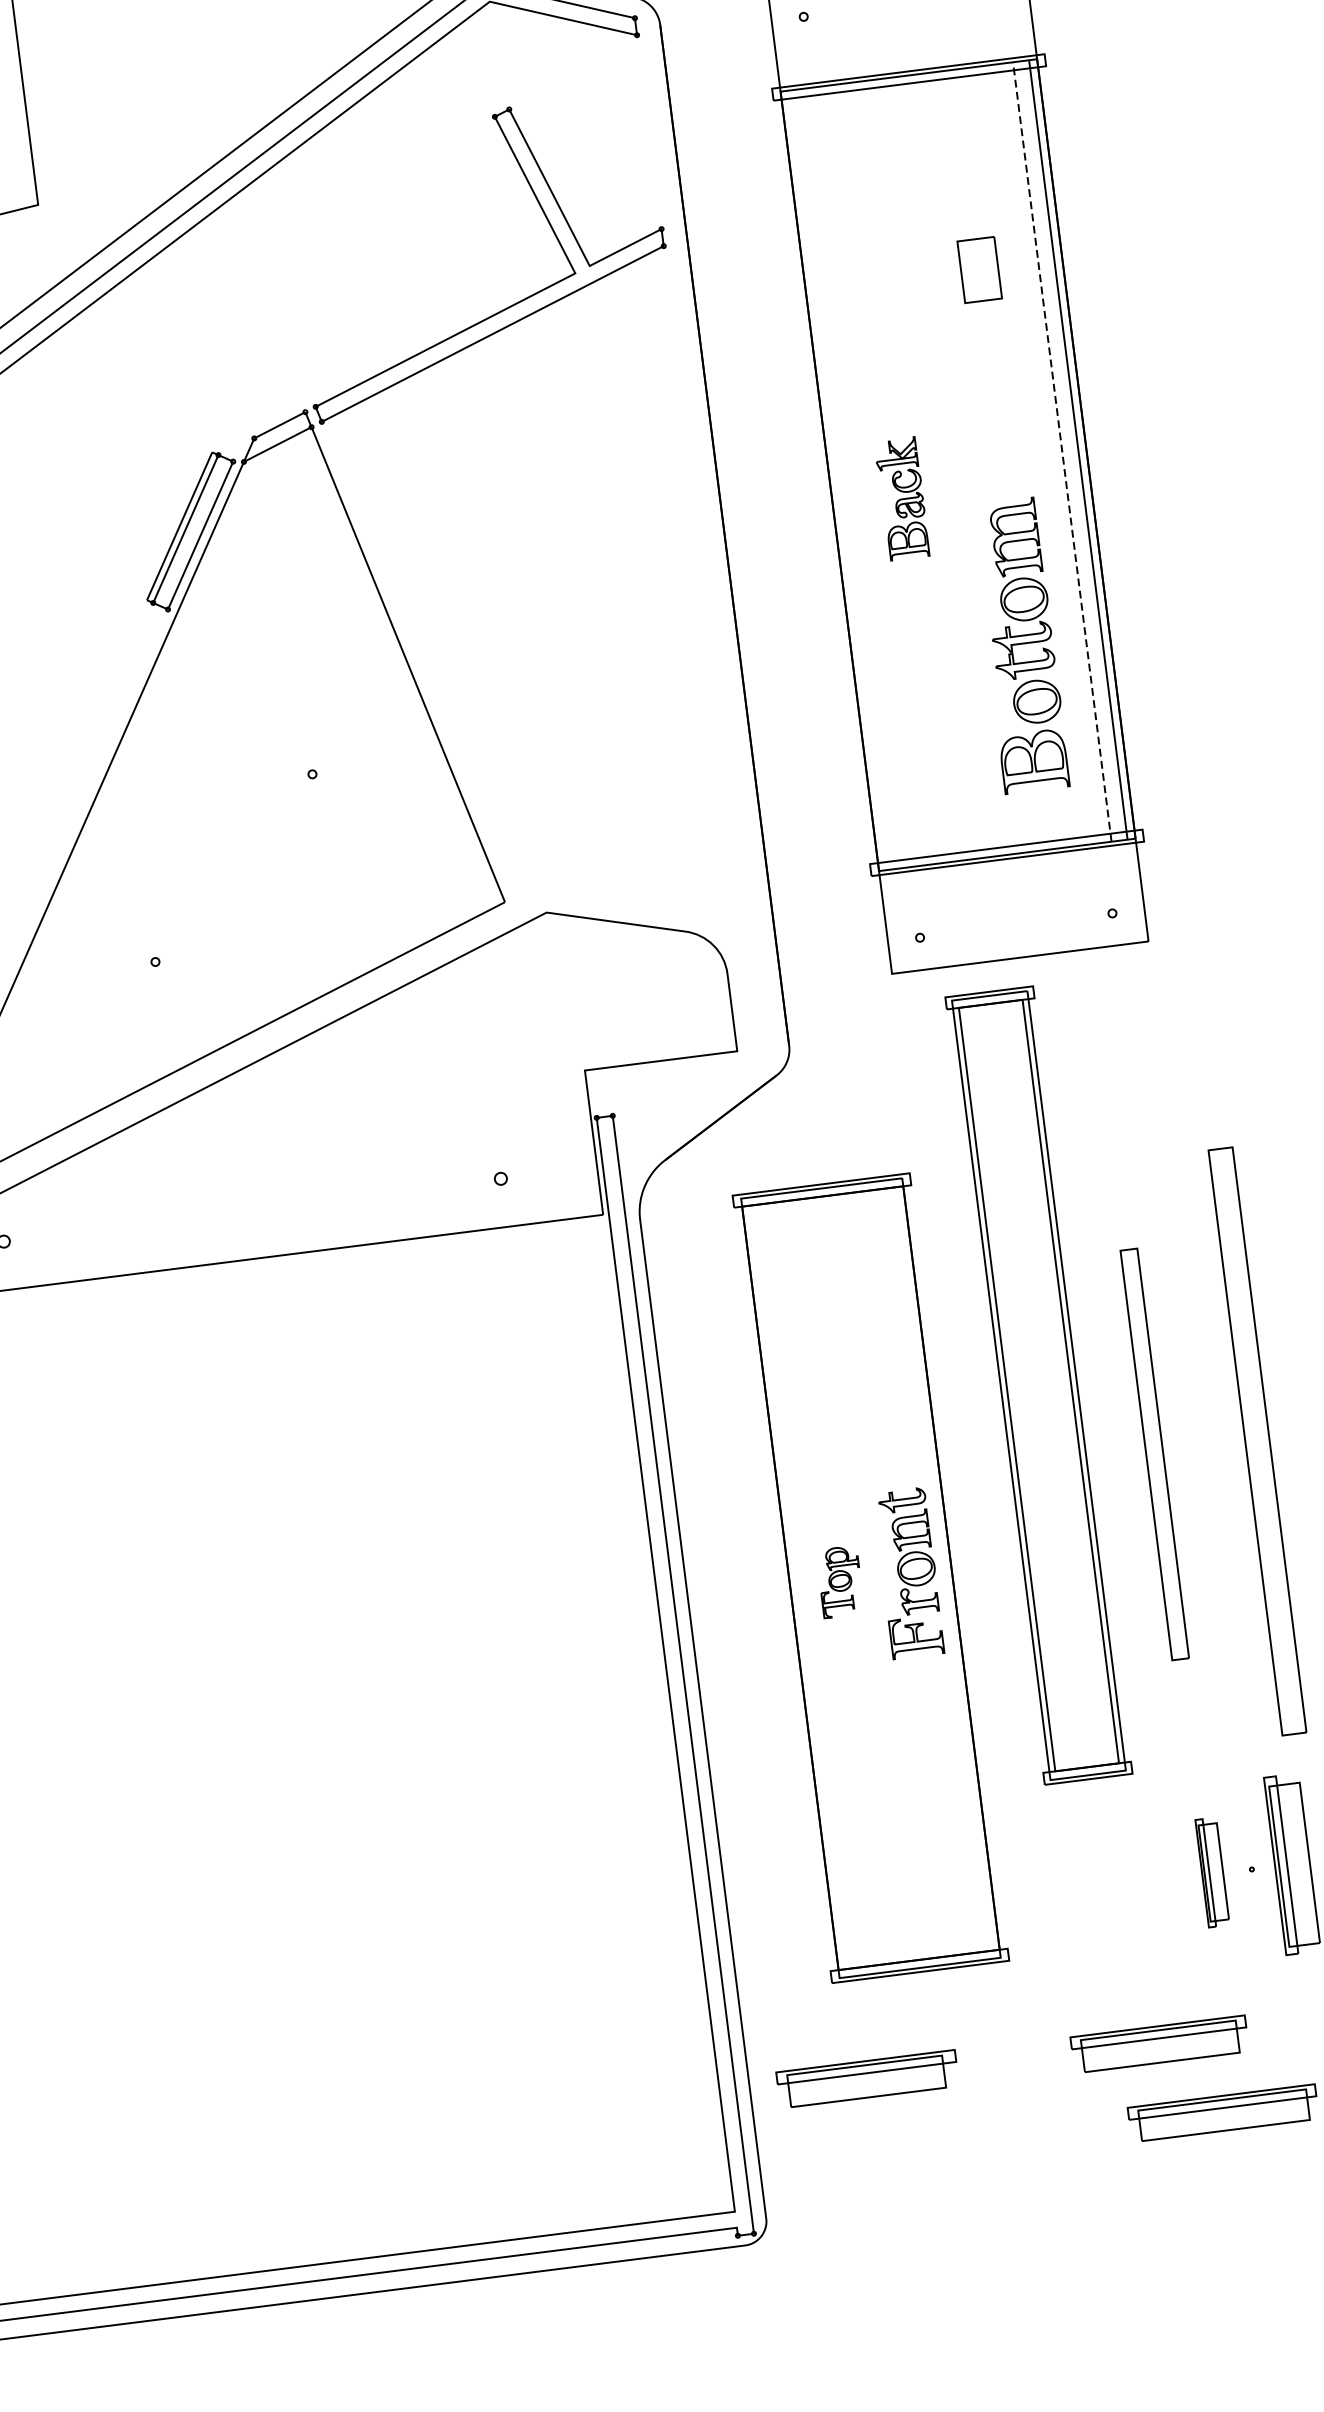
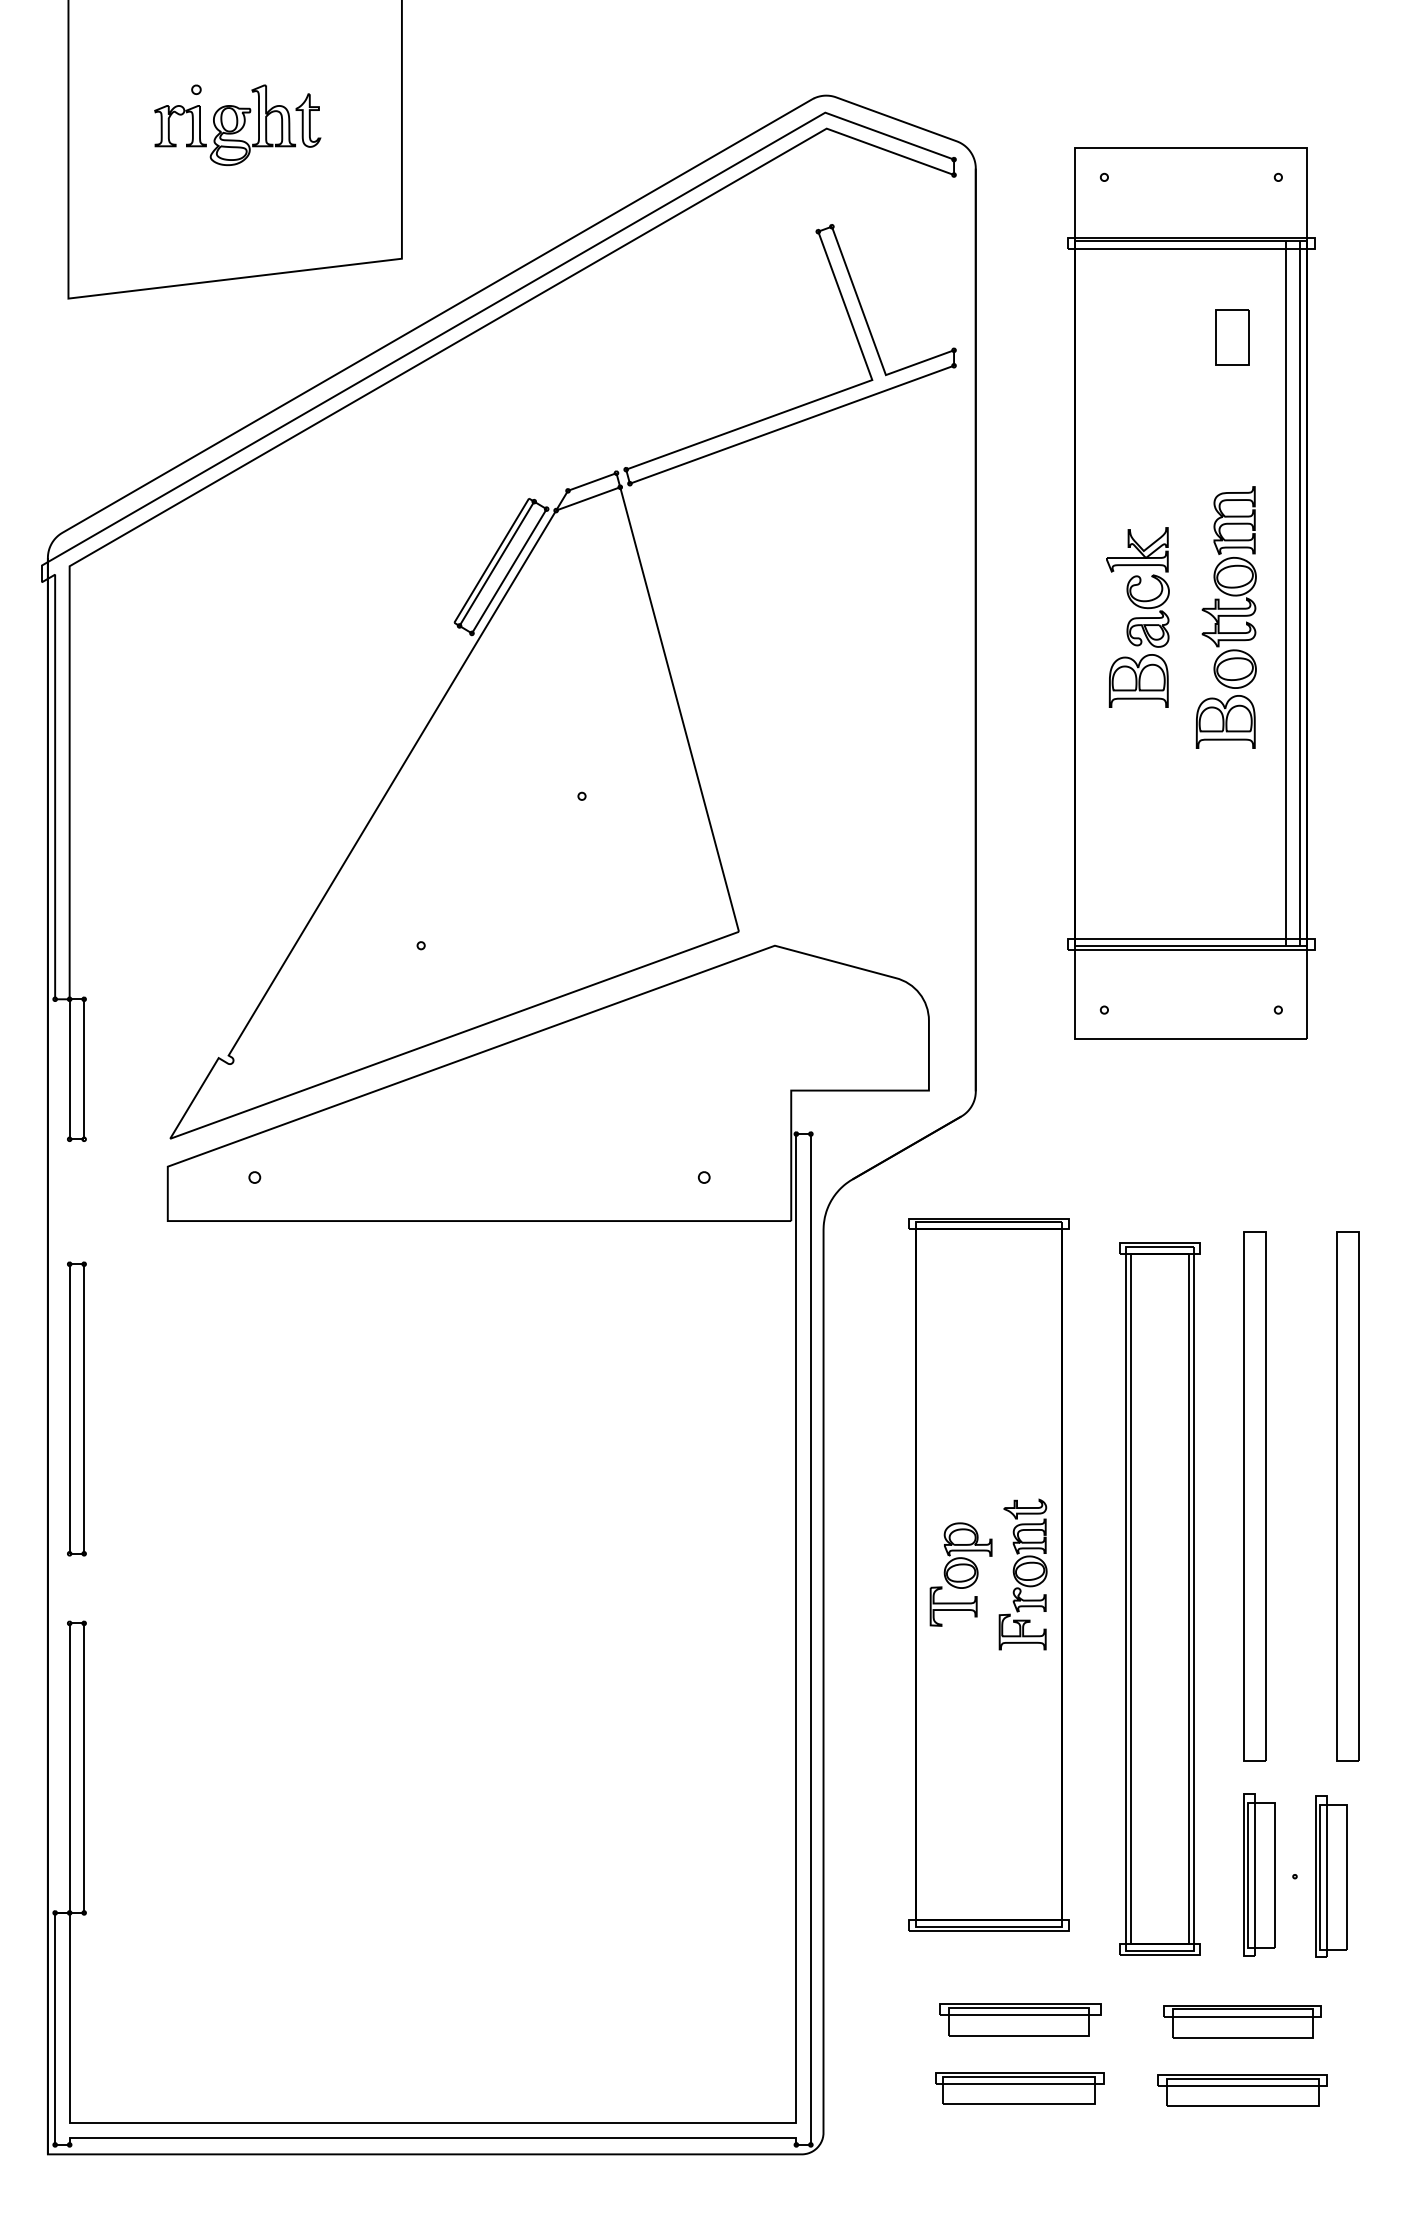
part: (979, 270) -> (1232, 337), moved
line: (1062, 451) -> (1285, 593), dashed -> solid
part: (901, 498) -> (1137, 617), size x1.67
part: (1019, 645) -> (1225, 617), moved
part: (1038, 1385) -> (1159, 1598), moved
part: (1153, 1454) -> (1254, 1496), size x1.43
part: (839, 1582) -> (960, 1574), size x1.67
part: (1212, 1872) -> (1259, 1874), size x1.67
part: (1159, 2043) -> (1242, 2021), moved
part: (867, 2078) -> (1020, 2019), moved
part: (976, 2142) -> (1019, 2088), added

